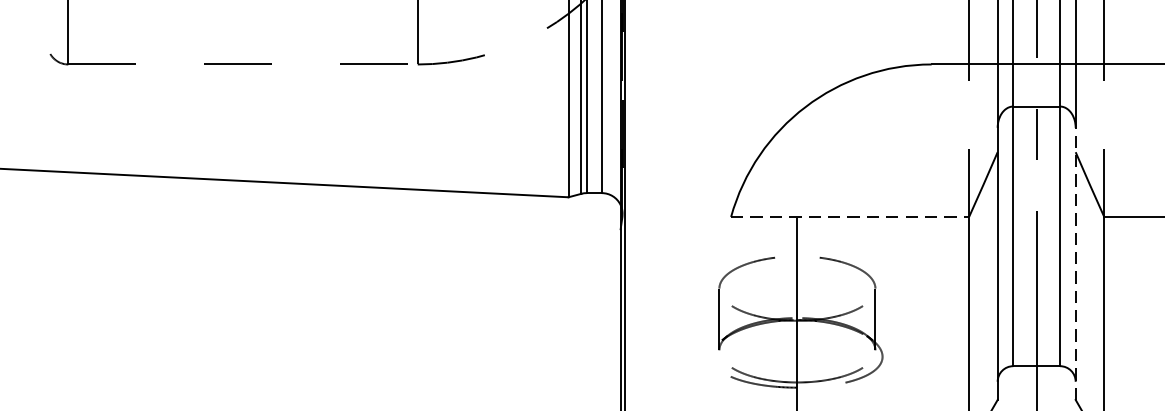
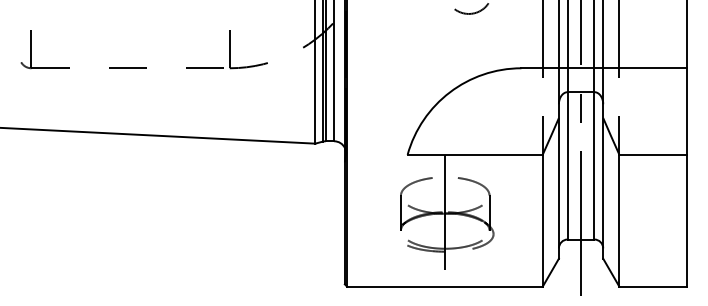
line: (850, 216) -> (475, 154), dashed -> solid
line: (1076, 262) -> (603, 180), dashed -> solid

